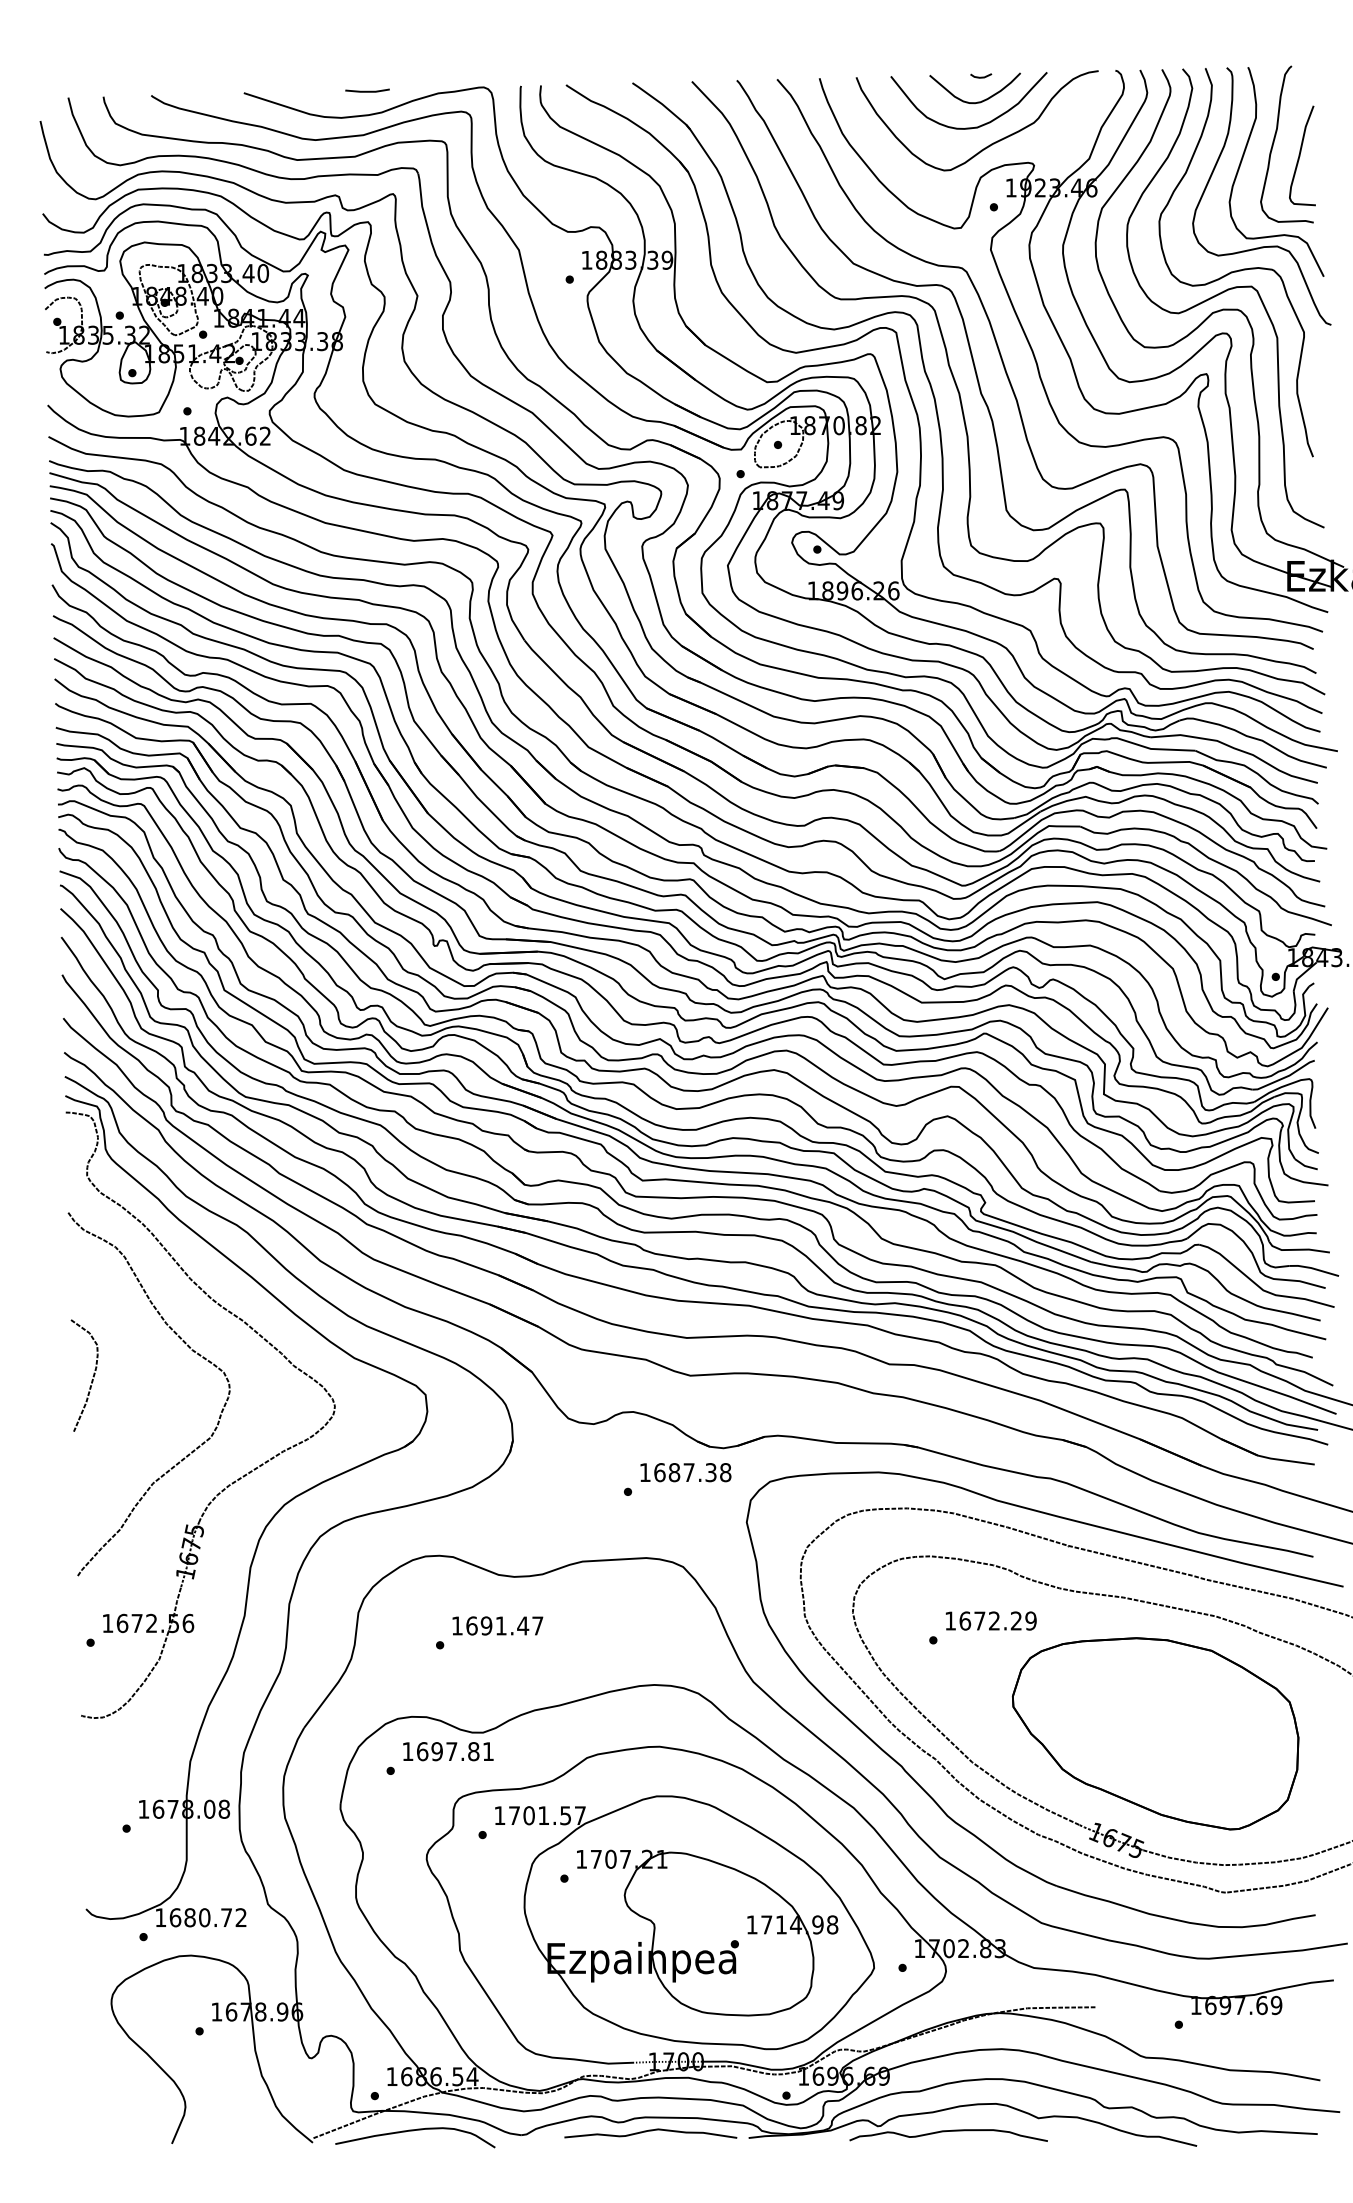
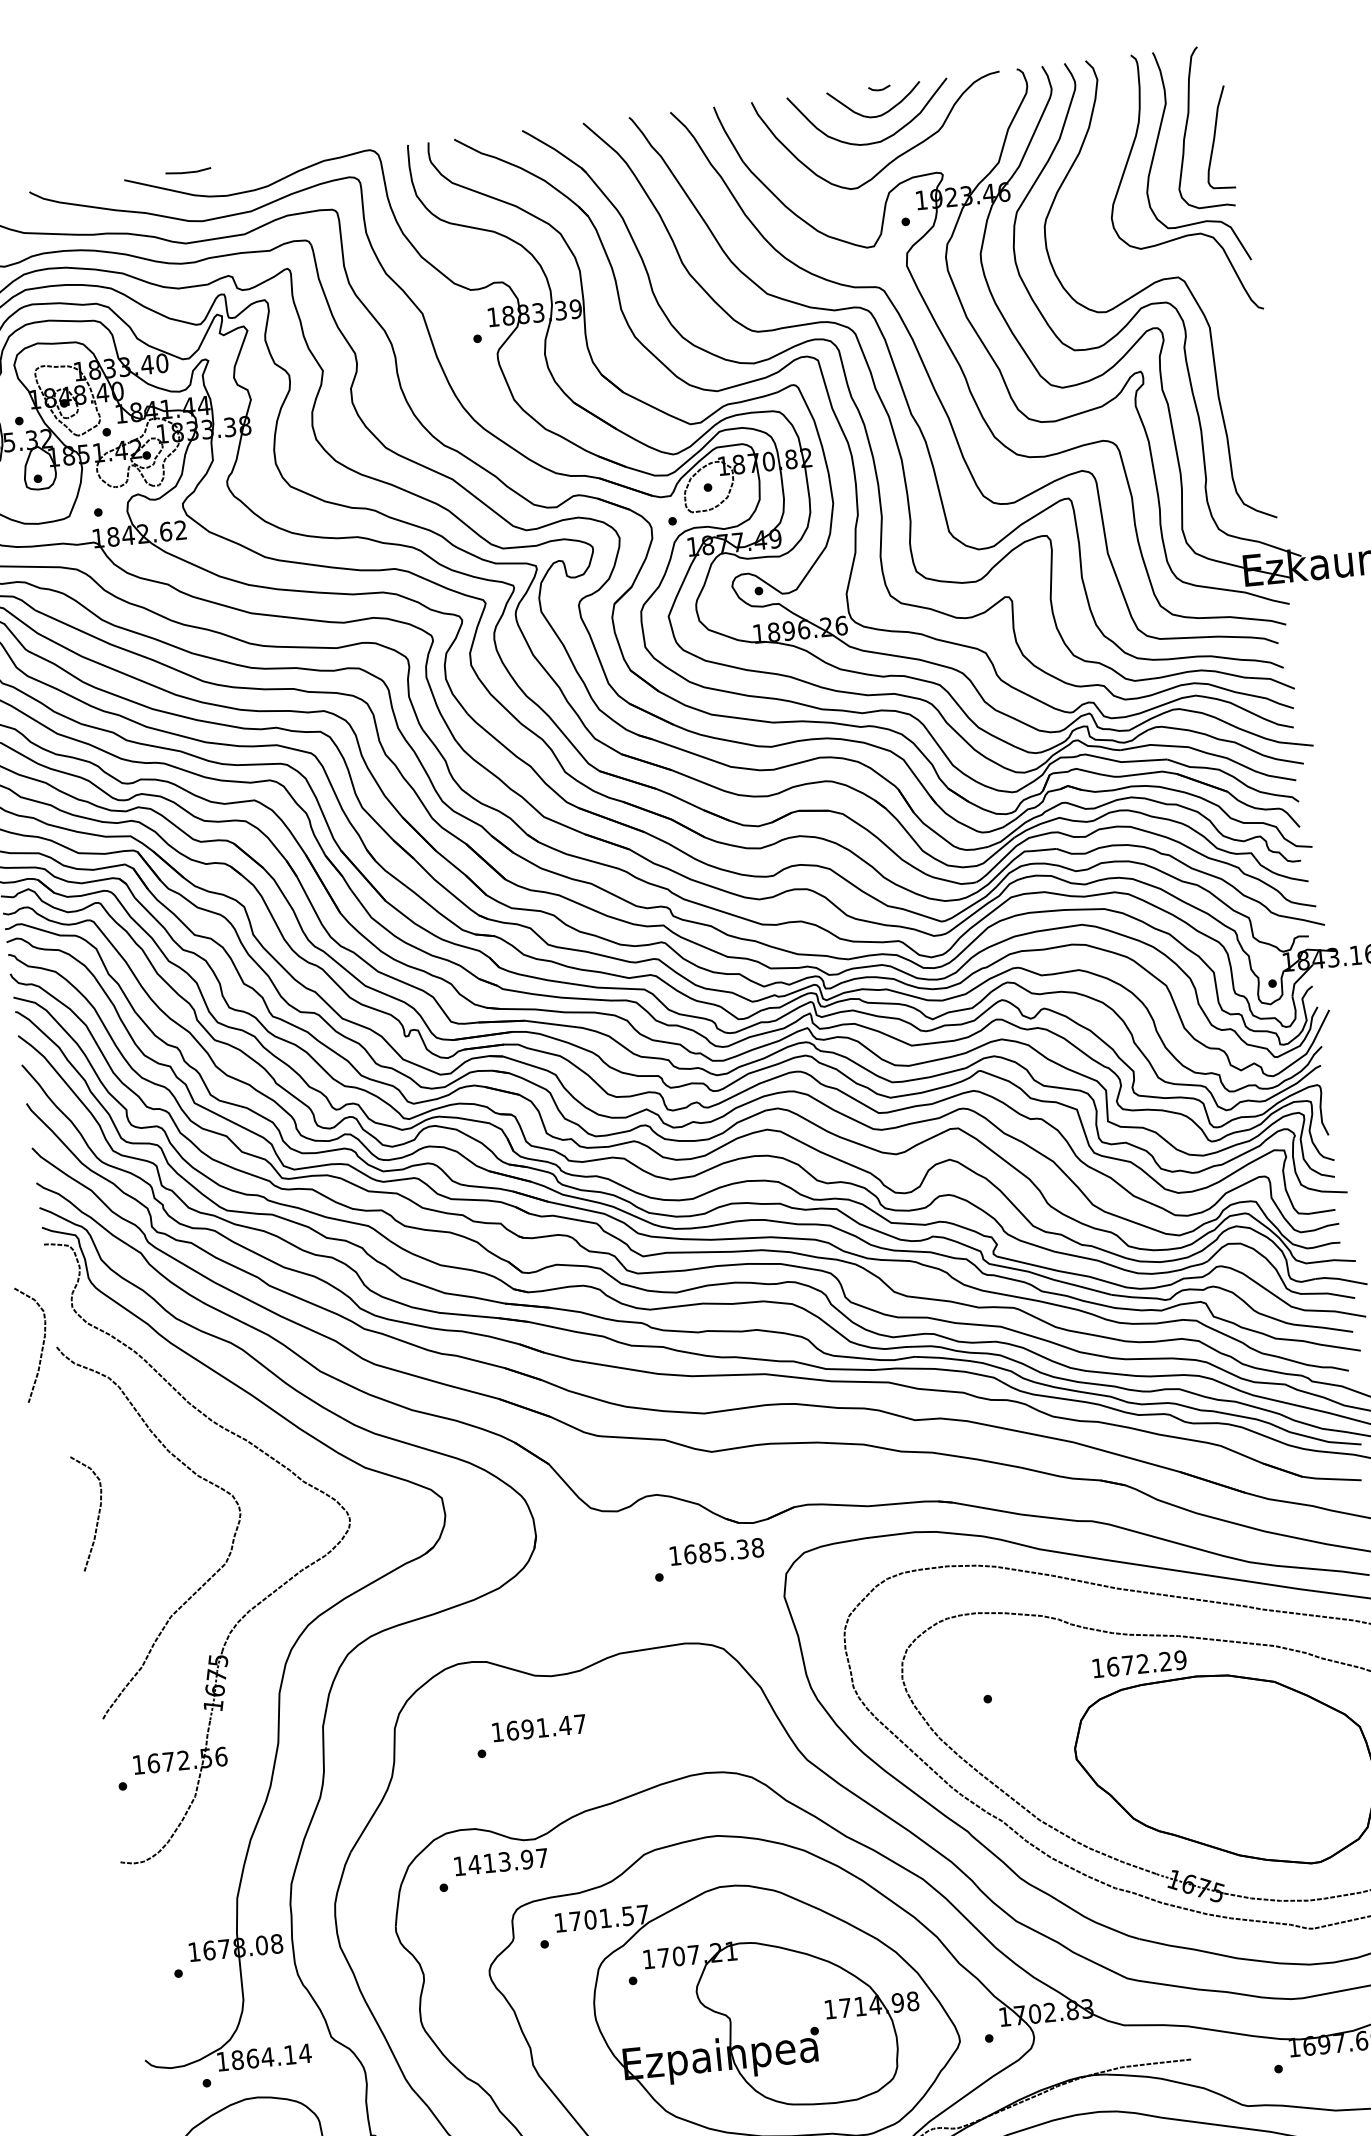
curve: (367, 90) -> (188, 171), moved
curve: (1238, 269) -> (1163, 261), removed
curve: (54, 1208) -> (42, 1344), added
text: (688, 1472) -> (719, 1551), 1687.38 -> 1685.38
text: (990, 1620) -> (1138, 1663), moved
text: (454, 1751) -> (507, 1861), 1697.81 -> 1413.97
text: (208, 1917) -> (271, 2056), 1680.72 -> 1864.14

